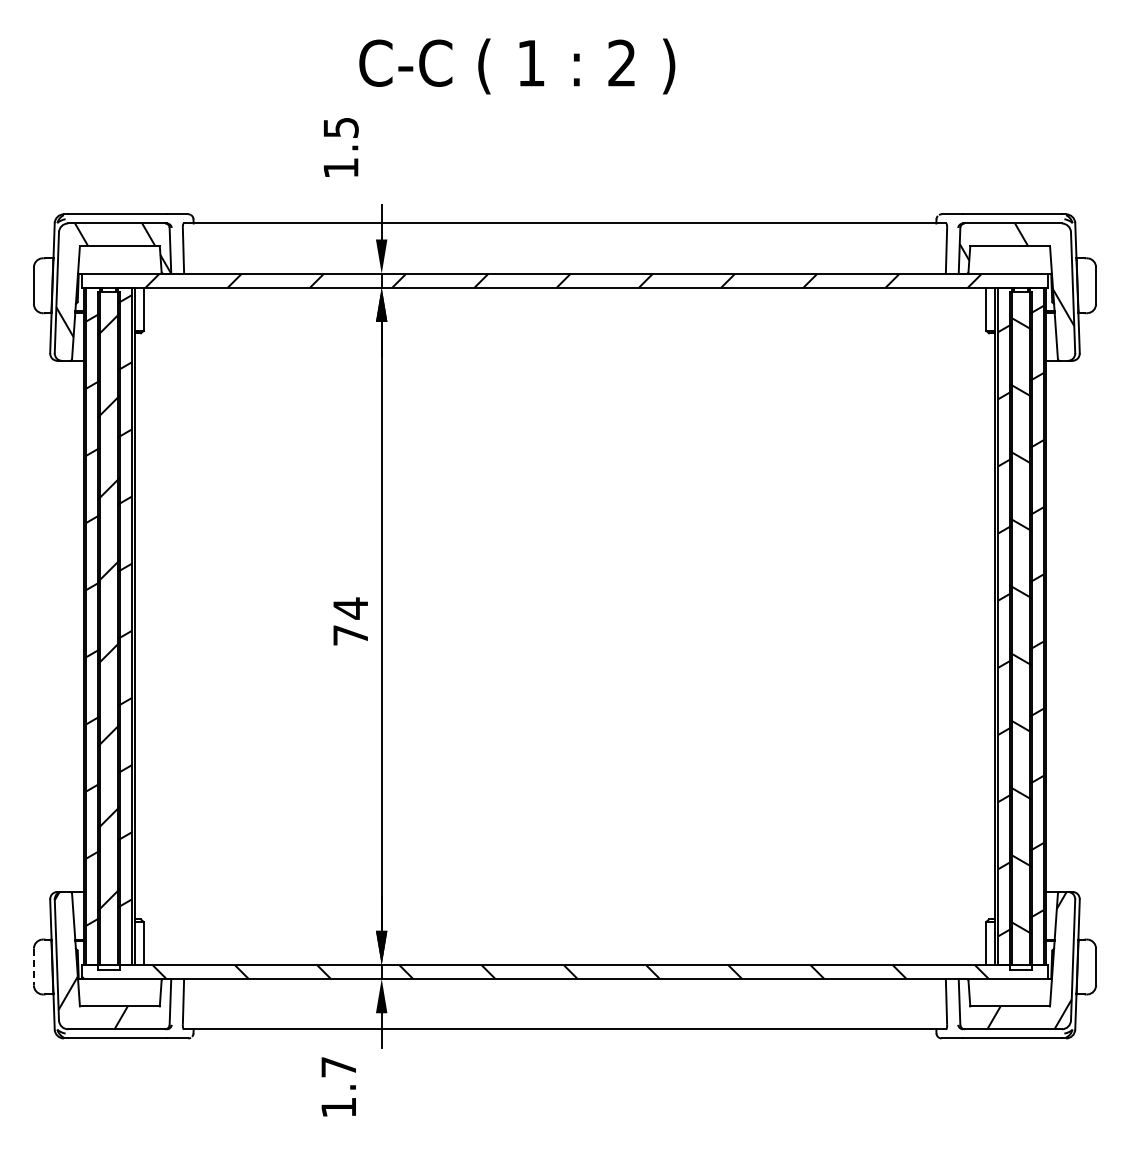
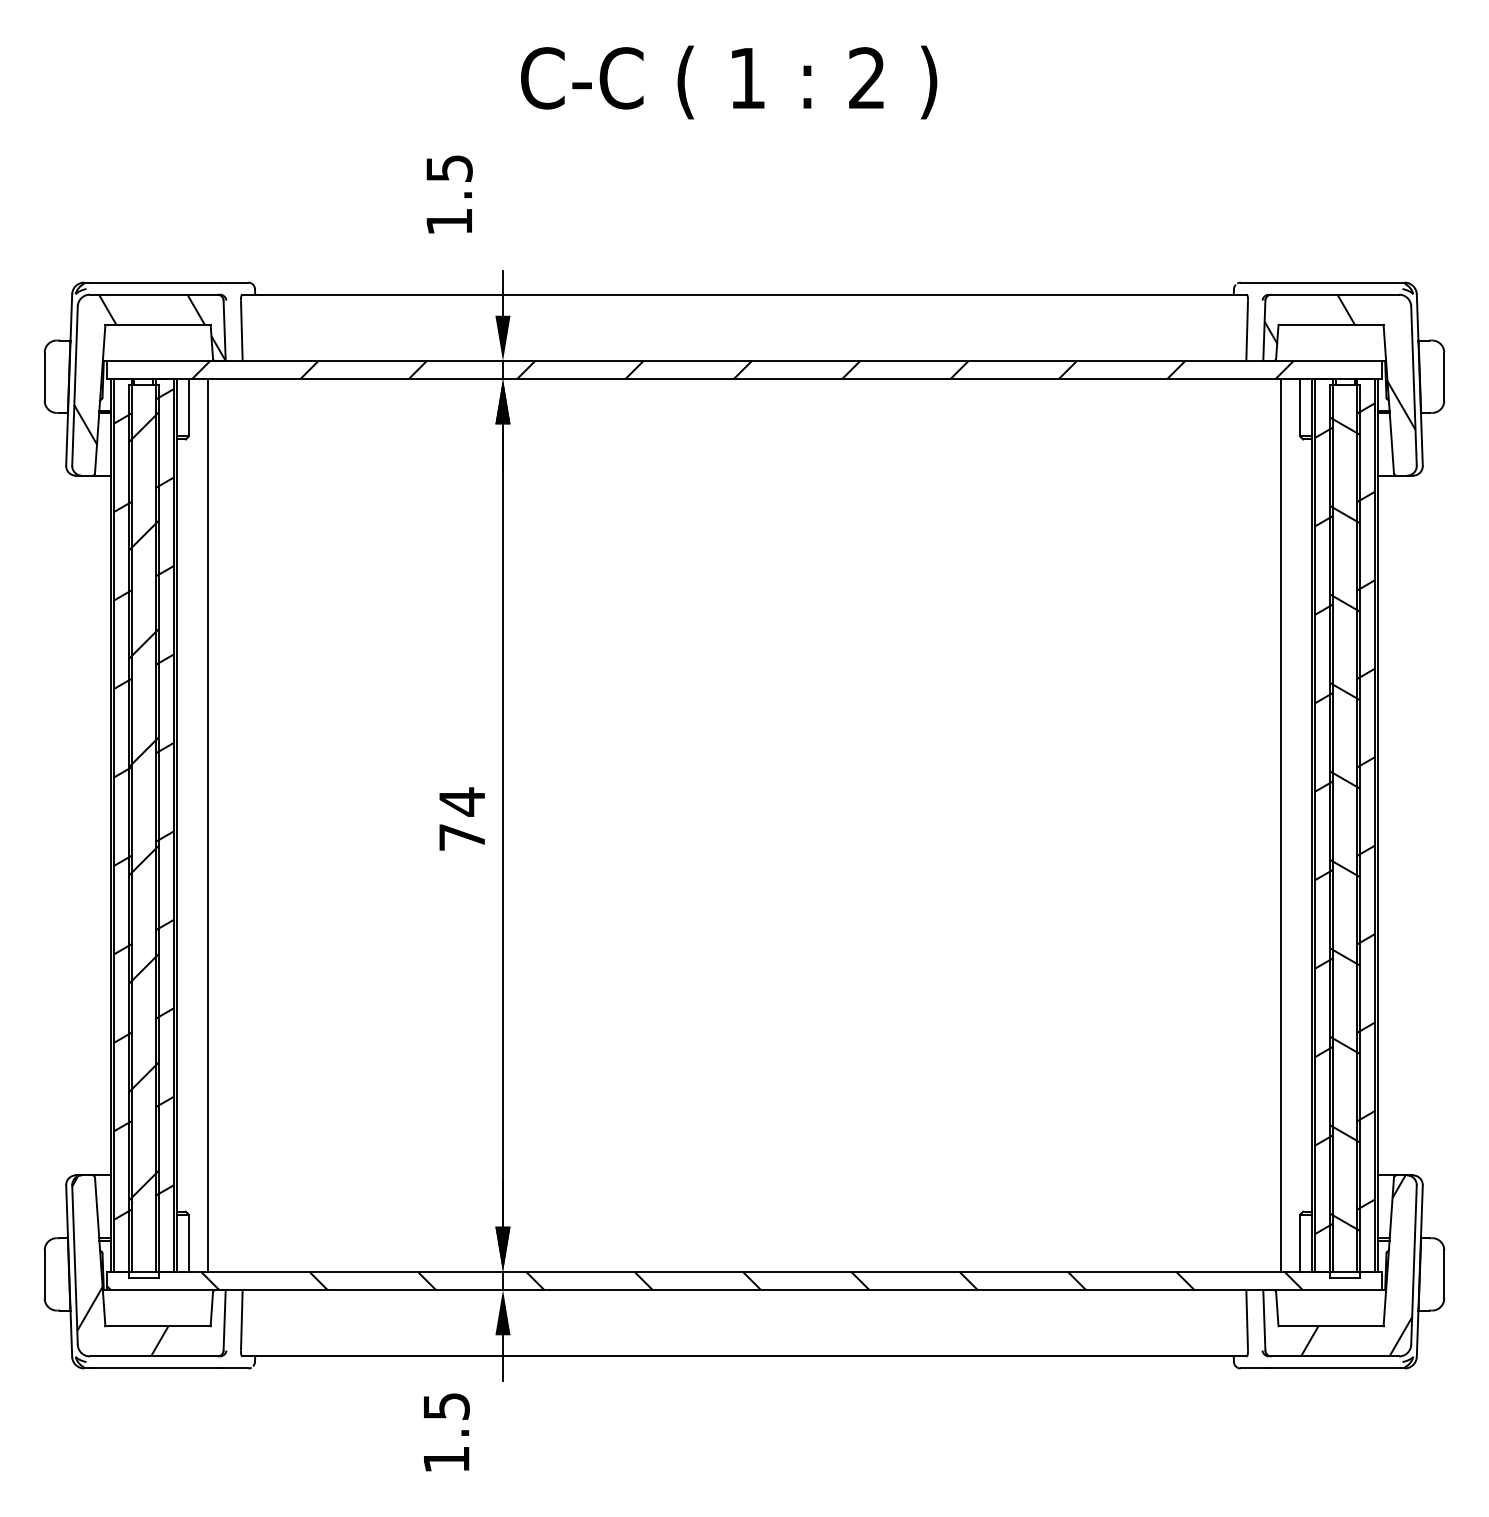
text: (517, 66) -> (729, 82), moved
line: (157, 626) -> (207, 825), added
line: (972, 626) -> (1281, 825), added
line: (33, 967) -> (44, 1274), dashed -> solid
text: (338, 1067) -> (446, 1406), 1.7 -> 1.5

